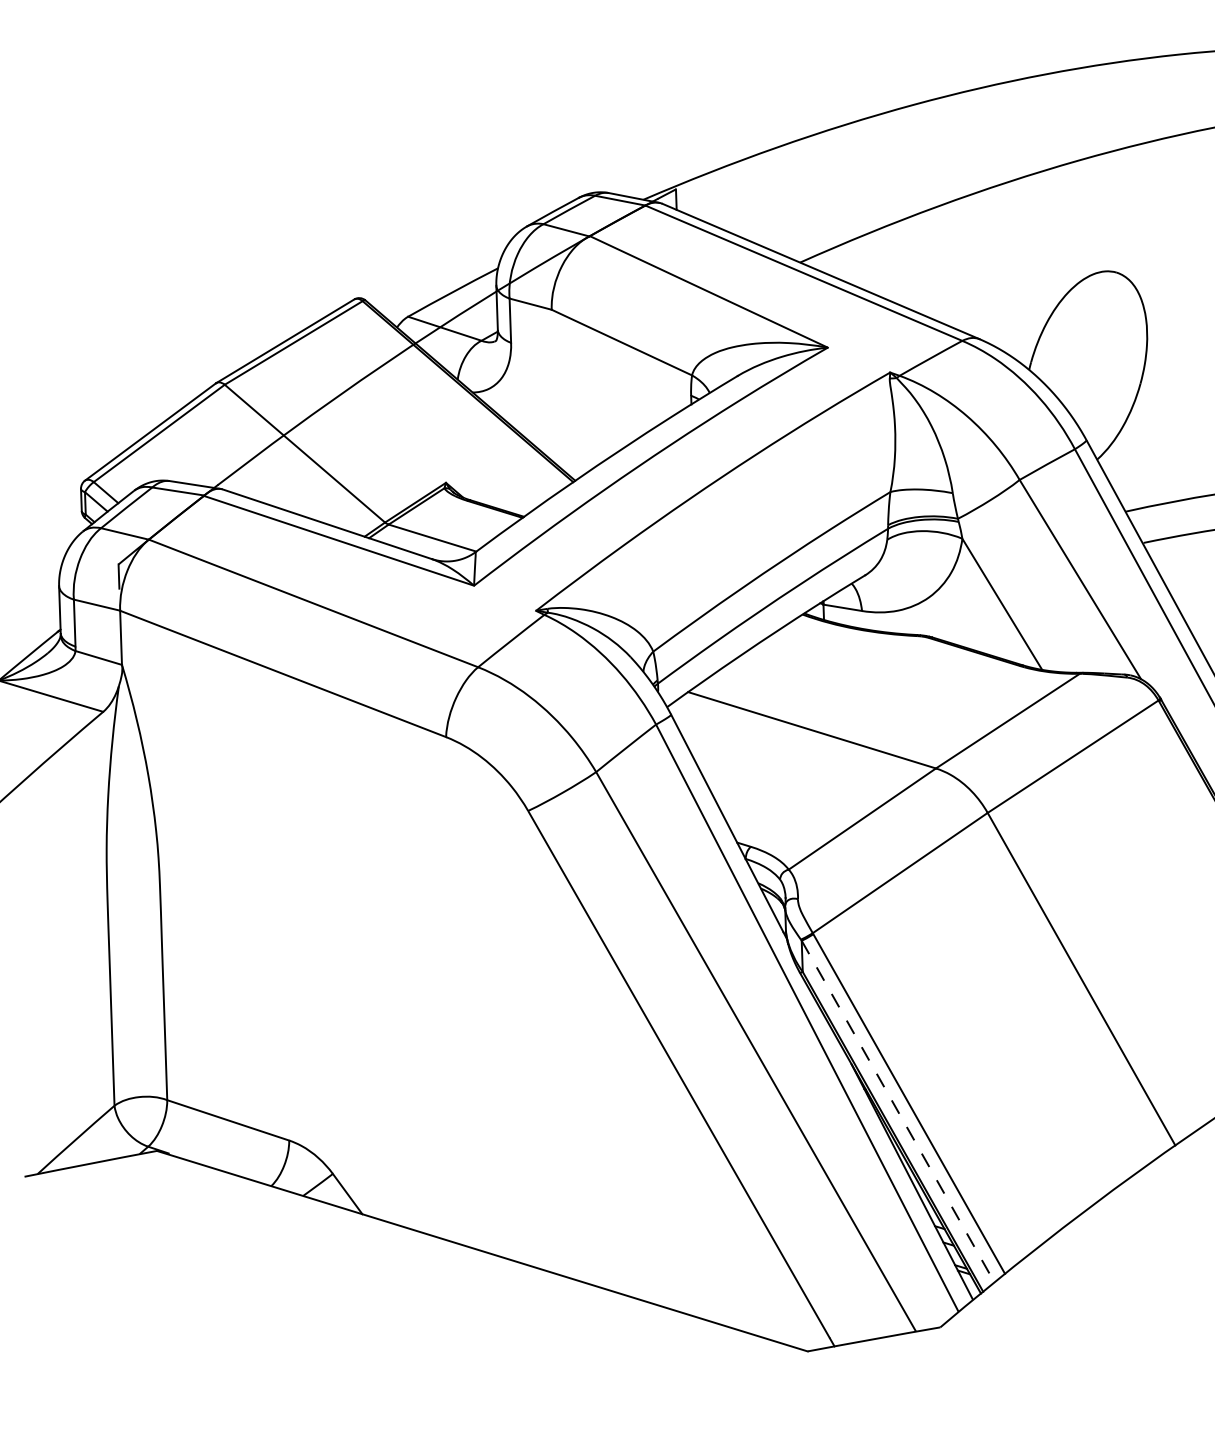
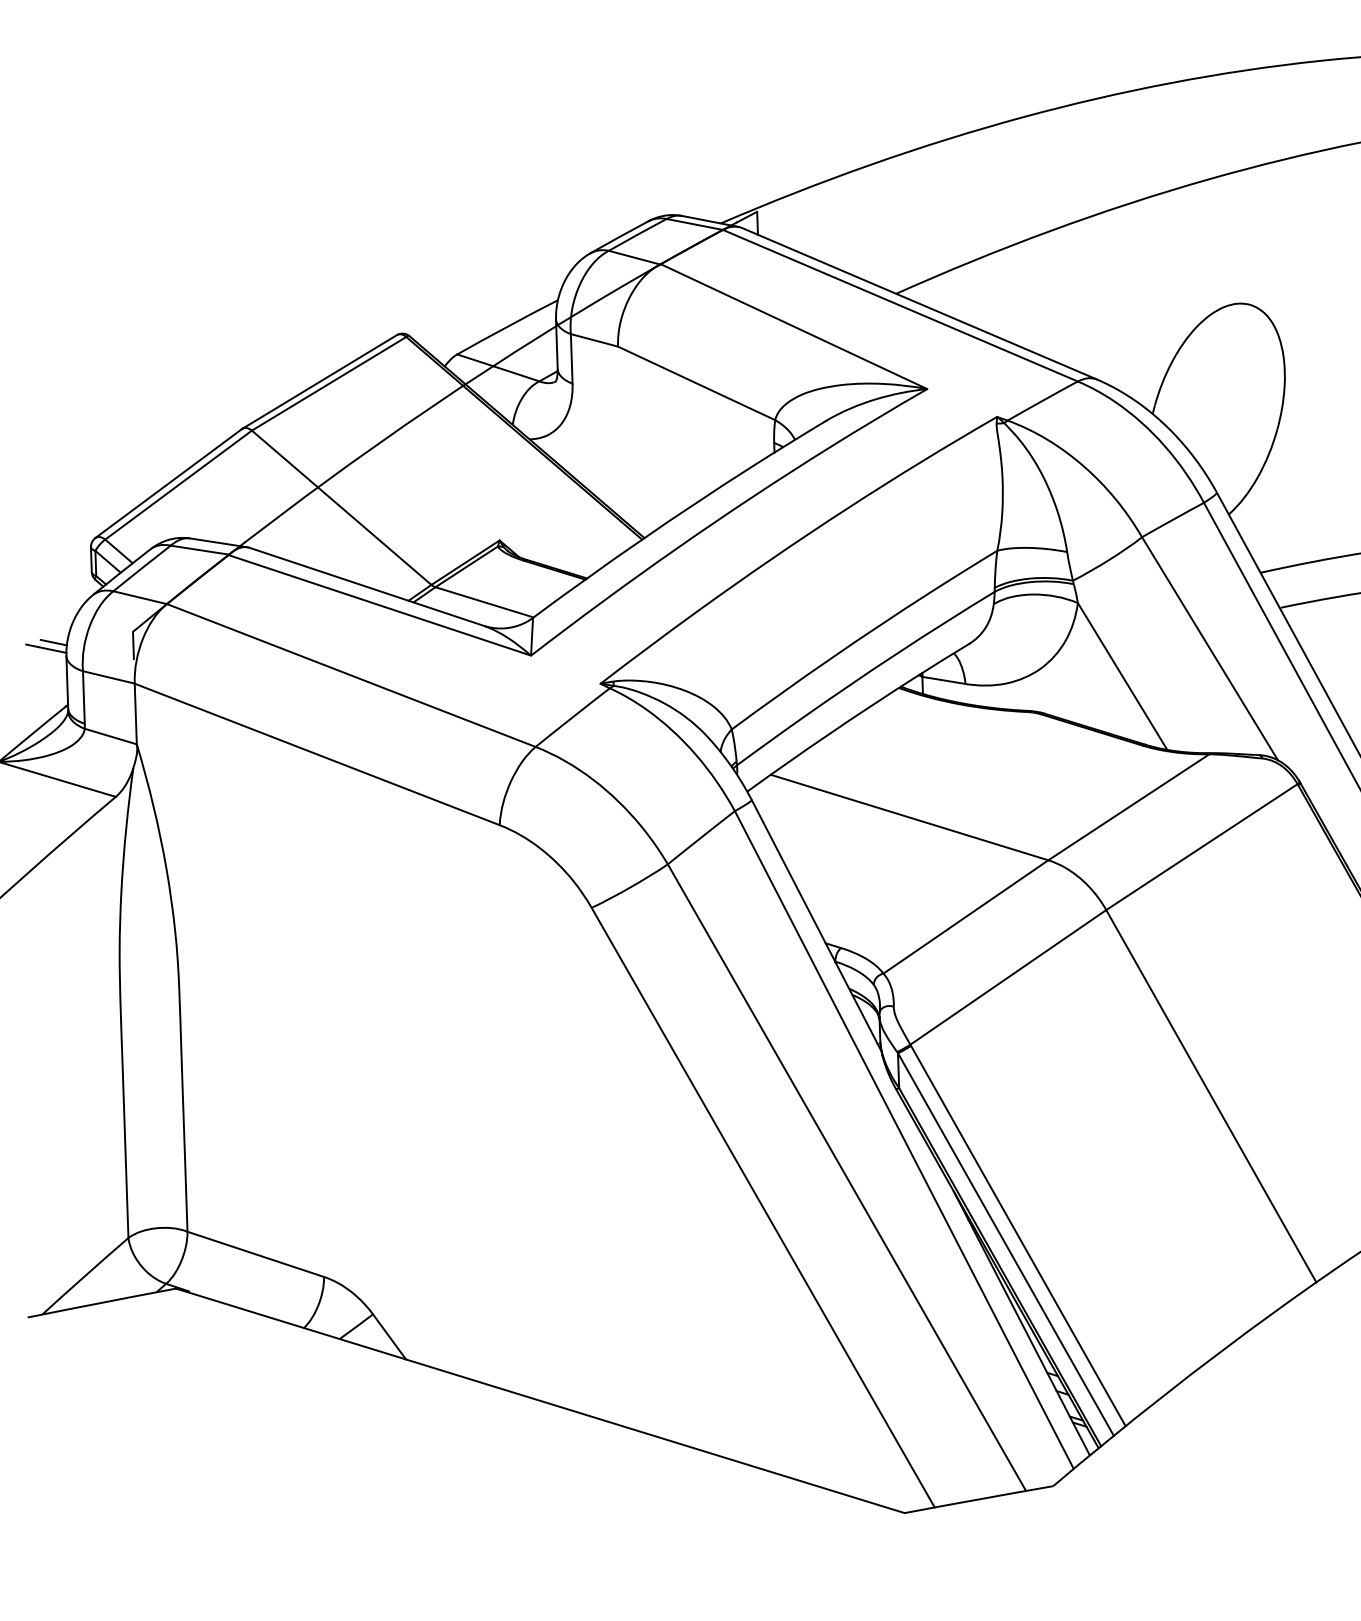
line: (47, 573) -> (53, 642), added
line: (41, 579) -> (46, 648), added
line: (897, 1111) -> (1005, 1244), dashed -> solid

